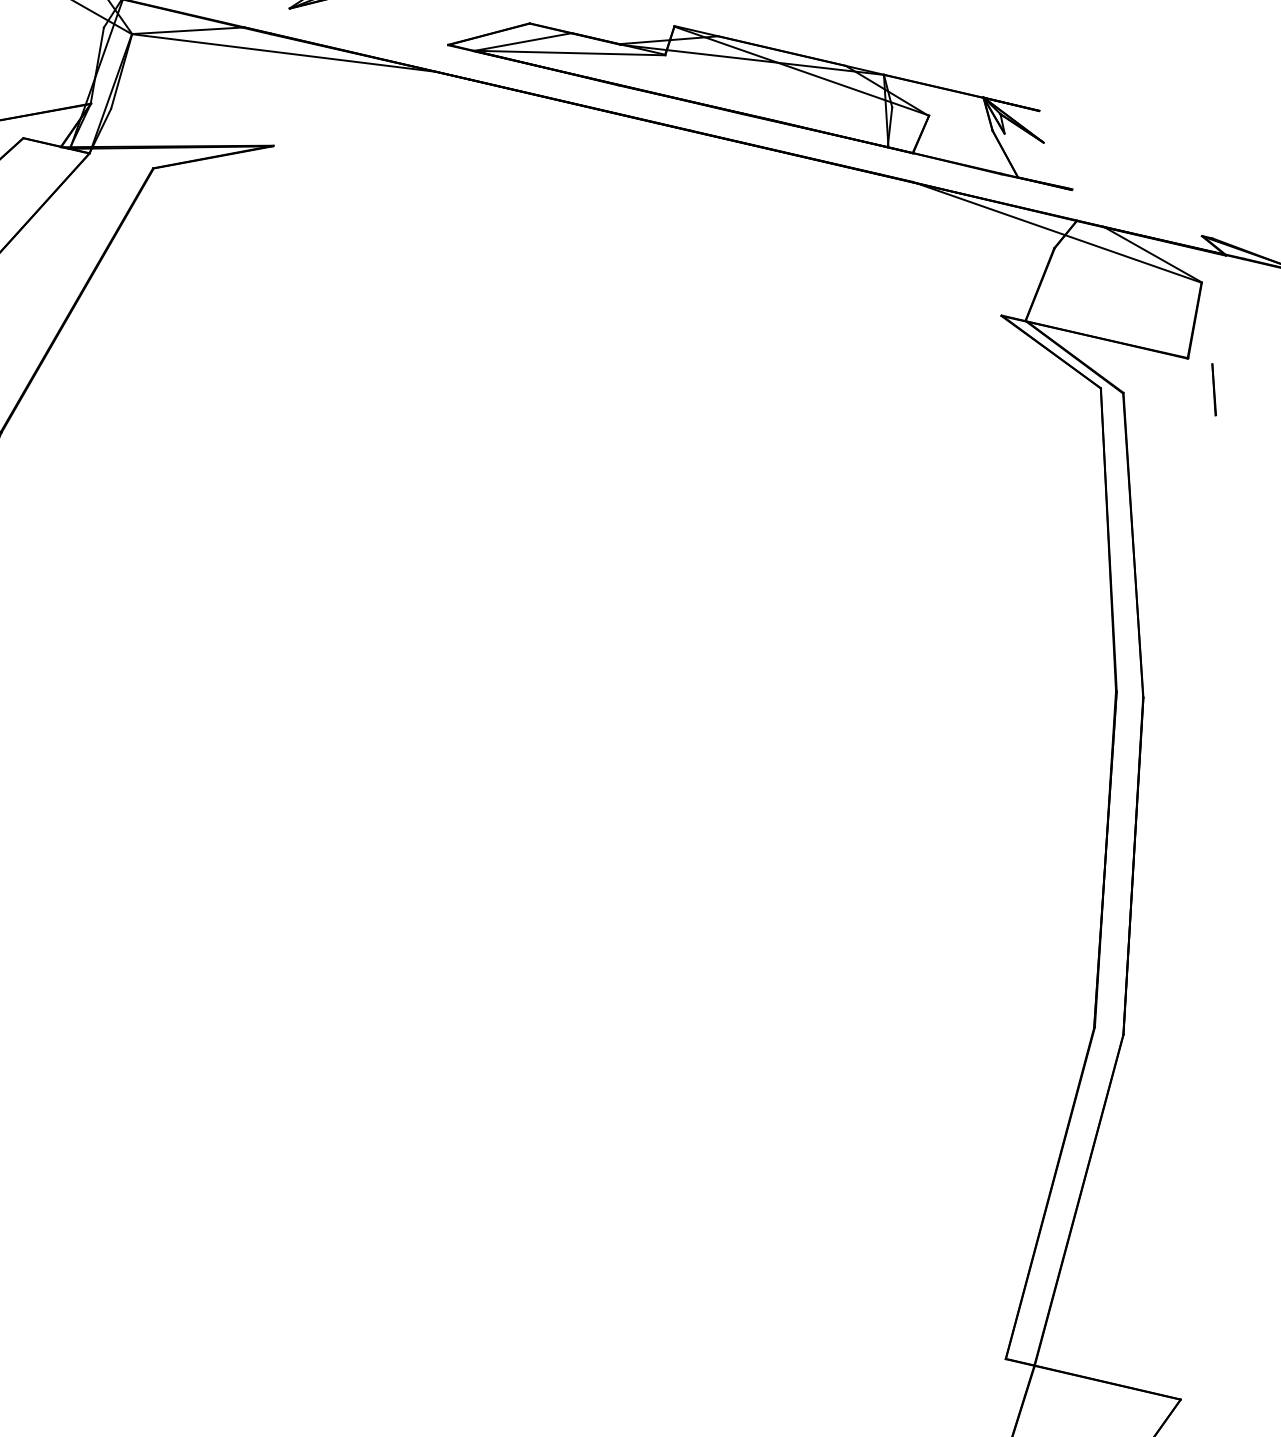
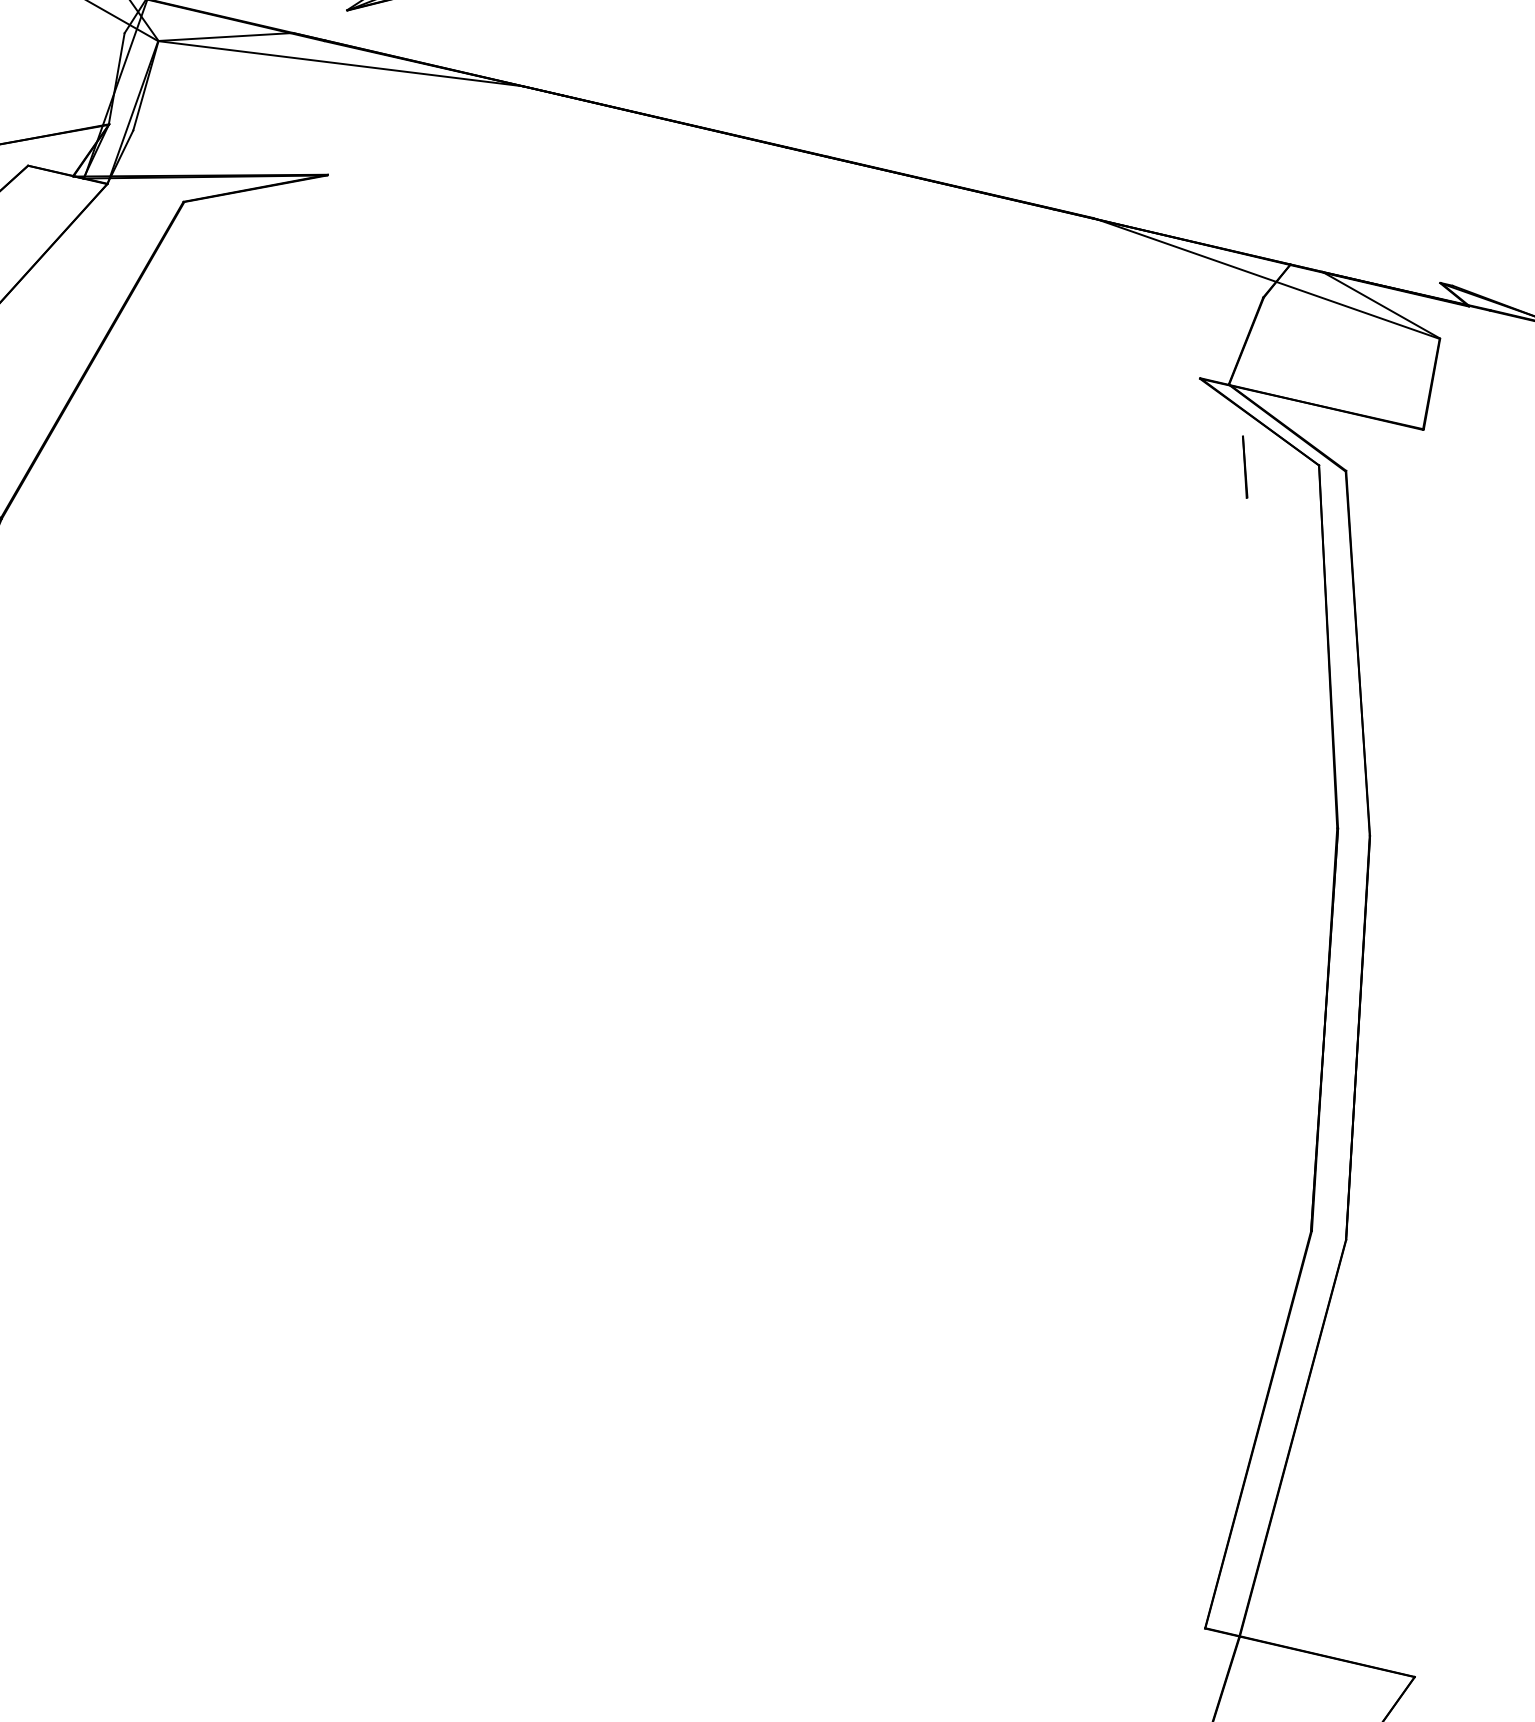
part: (760, 106) -> (911, 127), removed
line: (1213, 389) -> (1244, 466), moved

